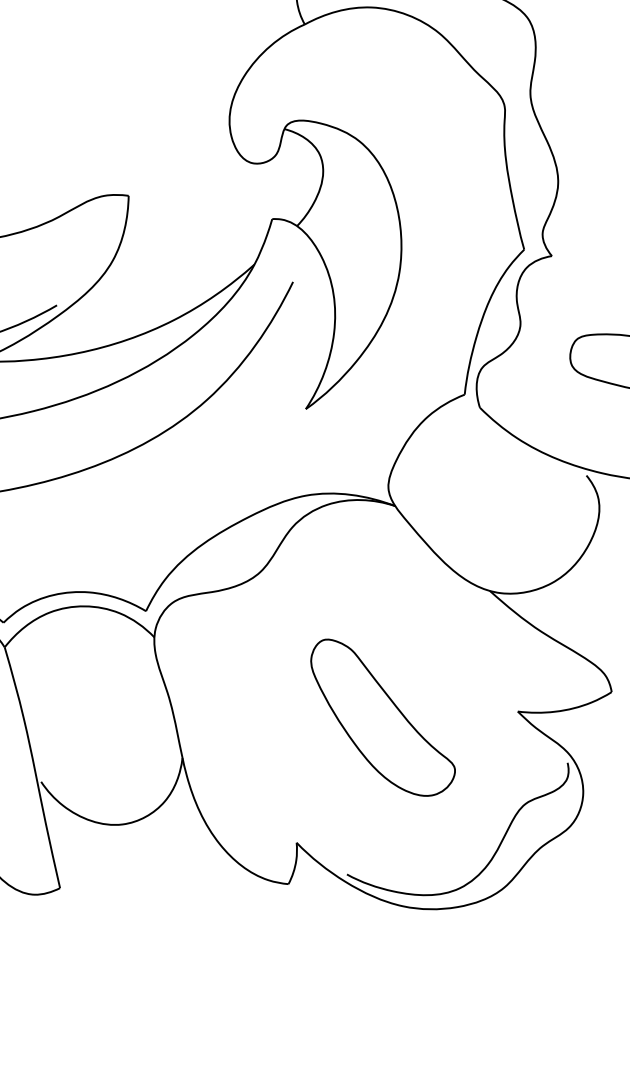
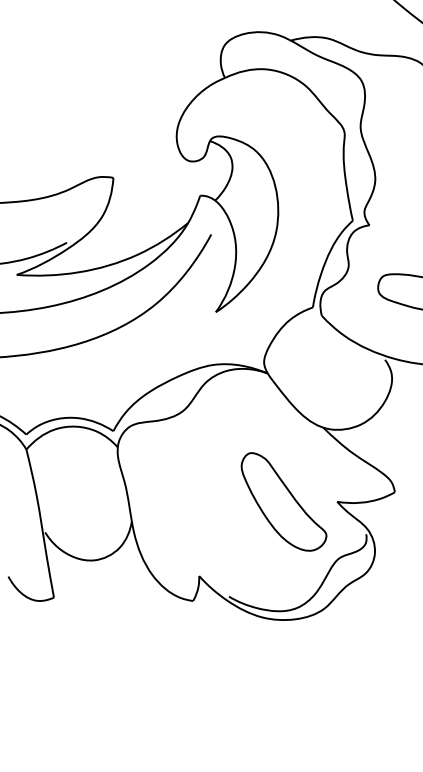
part: (382, 716) -> (283, 501), moved

